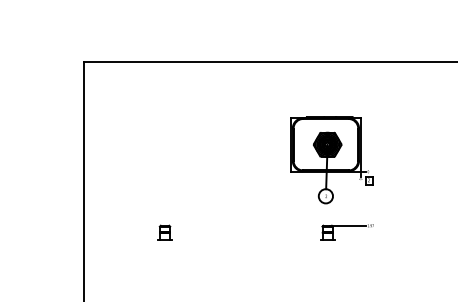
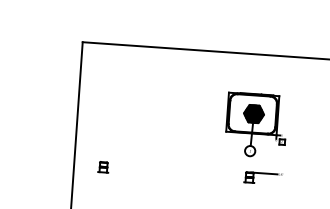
part: (164, 232) -> (103, 167), moved

